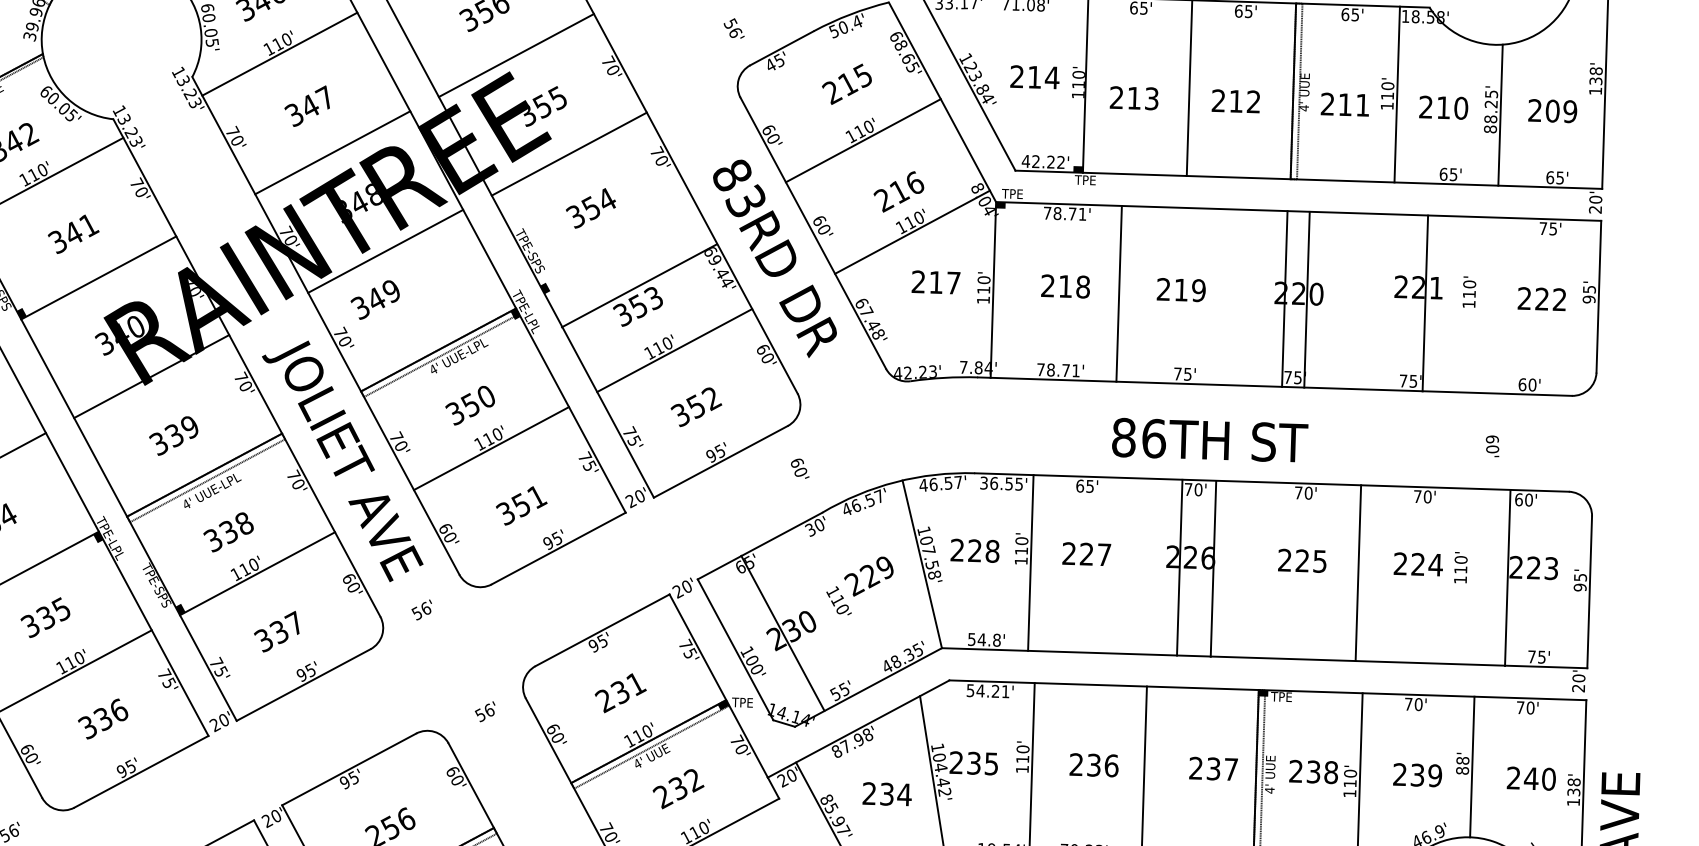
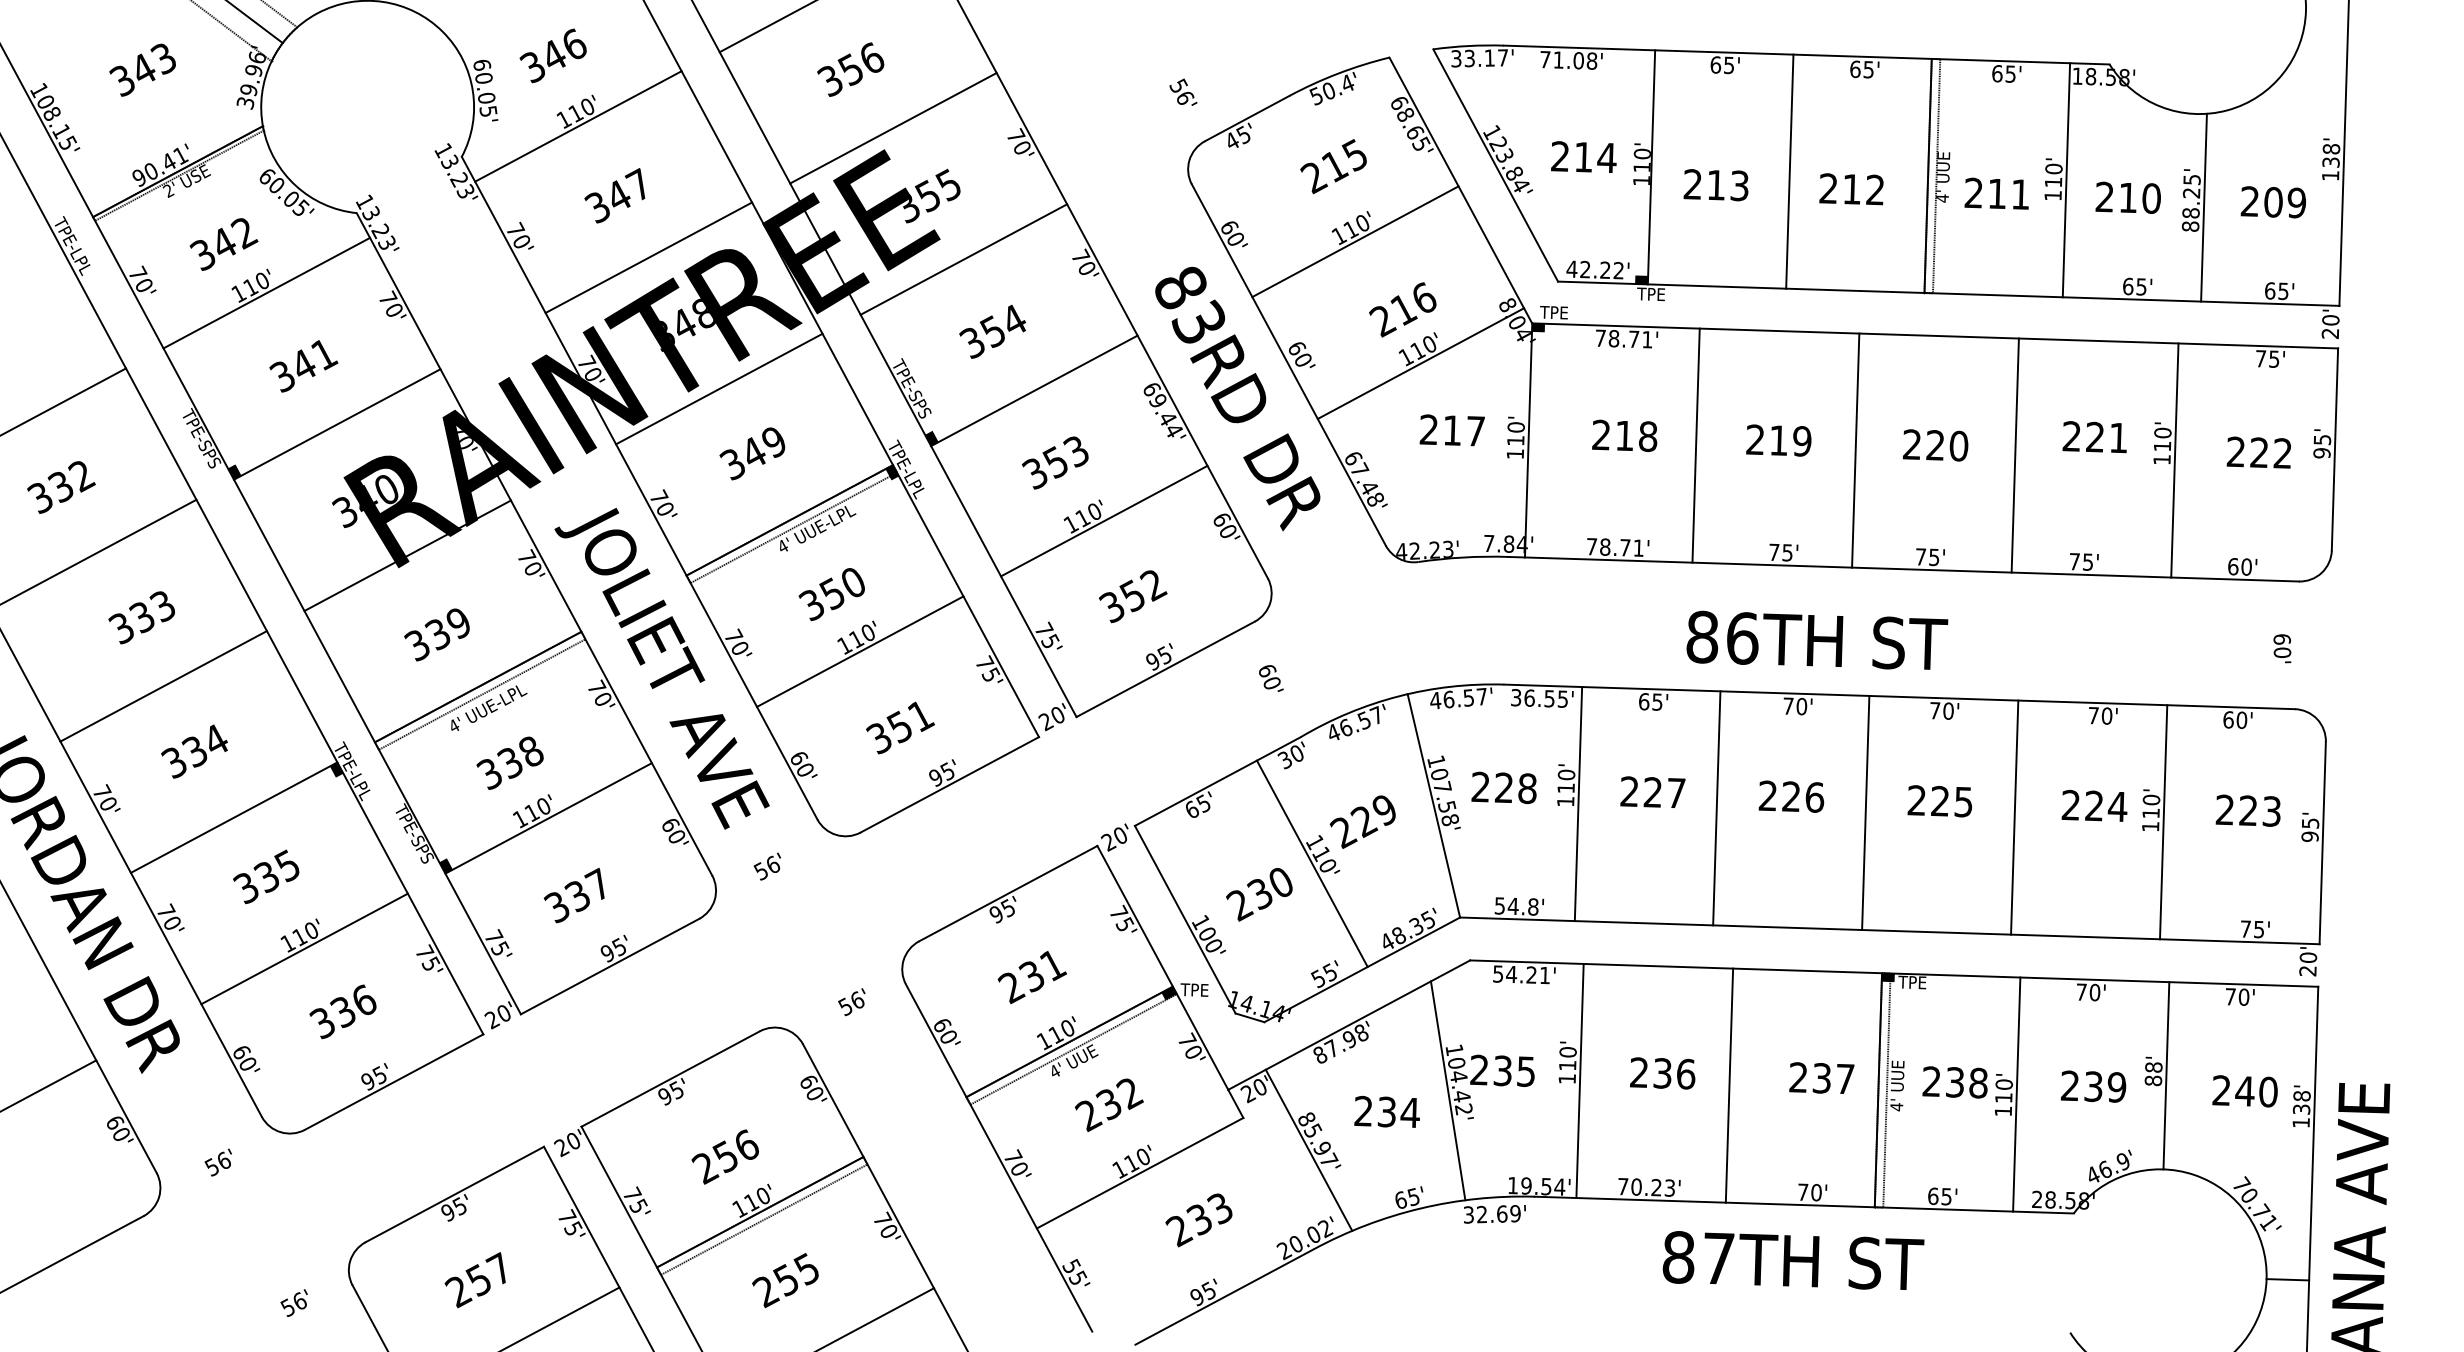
line: (639, 285) -> (1034, 390), moved
text: (375, 299) -> (752, 453), moved
line: (1284, 299) -> (1855, 450), moved
line: (1306, 299) -> (2014, 455), moved
line: (1425, 303) -> (2174, 460), moved
text: (1492, 446) -> (2282, 648), moved
line: (1179, 567) -> (1716, 808), moved
line: (1213, 568) -> (1865, 812), moved
line: (1507, 578) -> (2163, 822), moved
line: (782, 633) -> (1311, 863), moved

